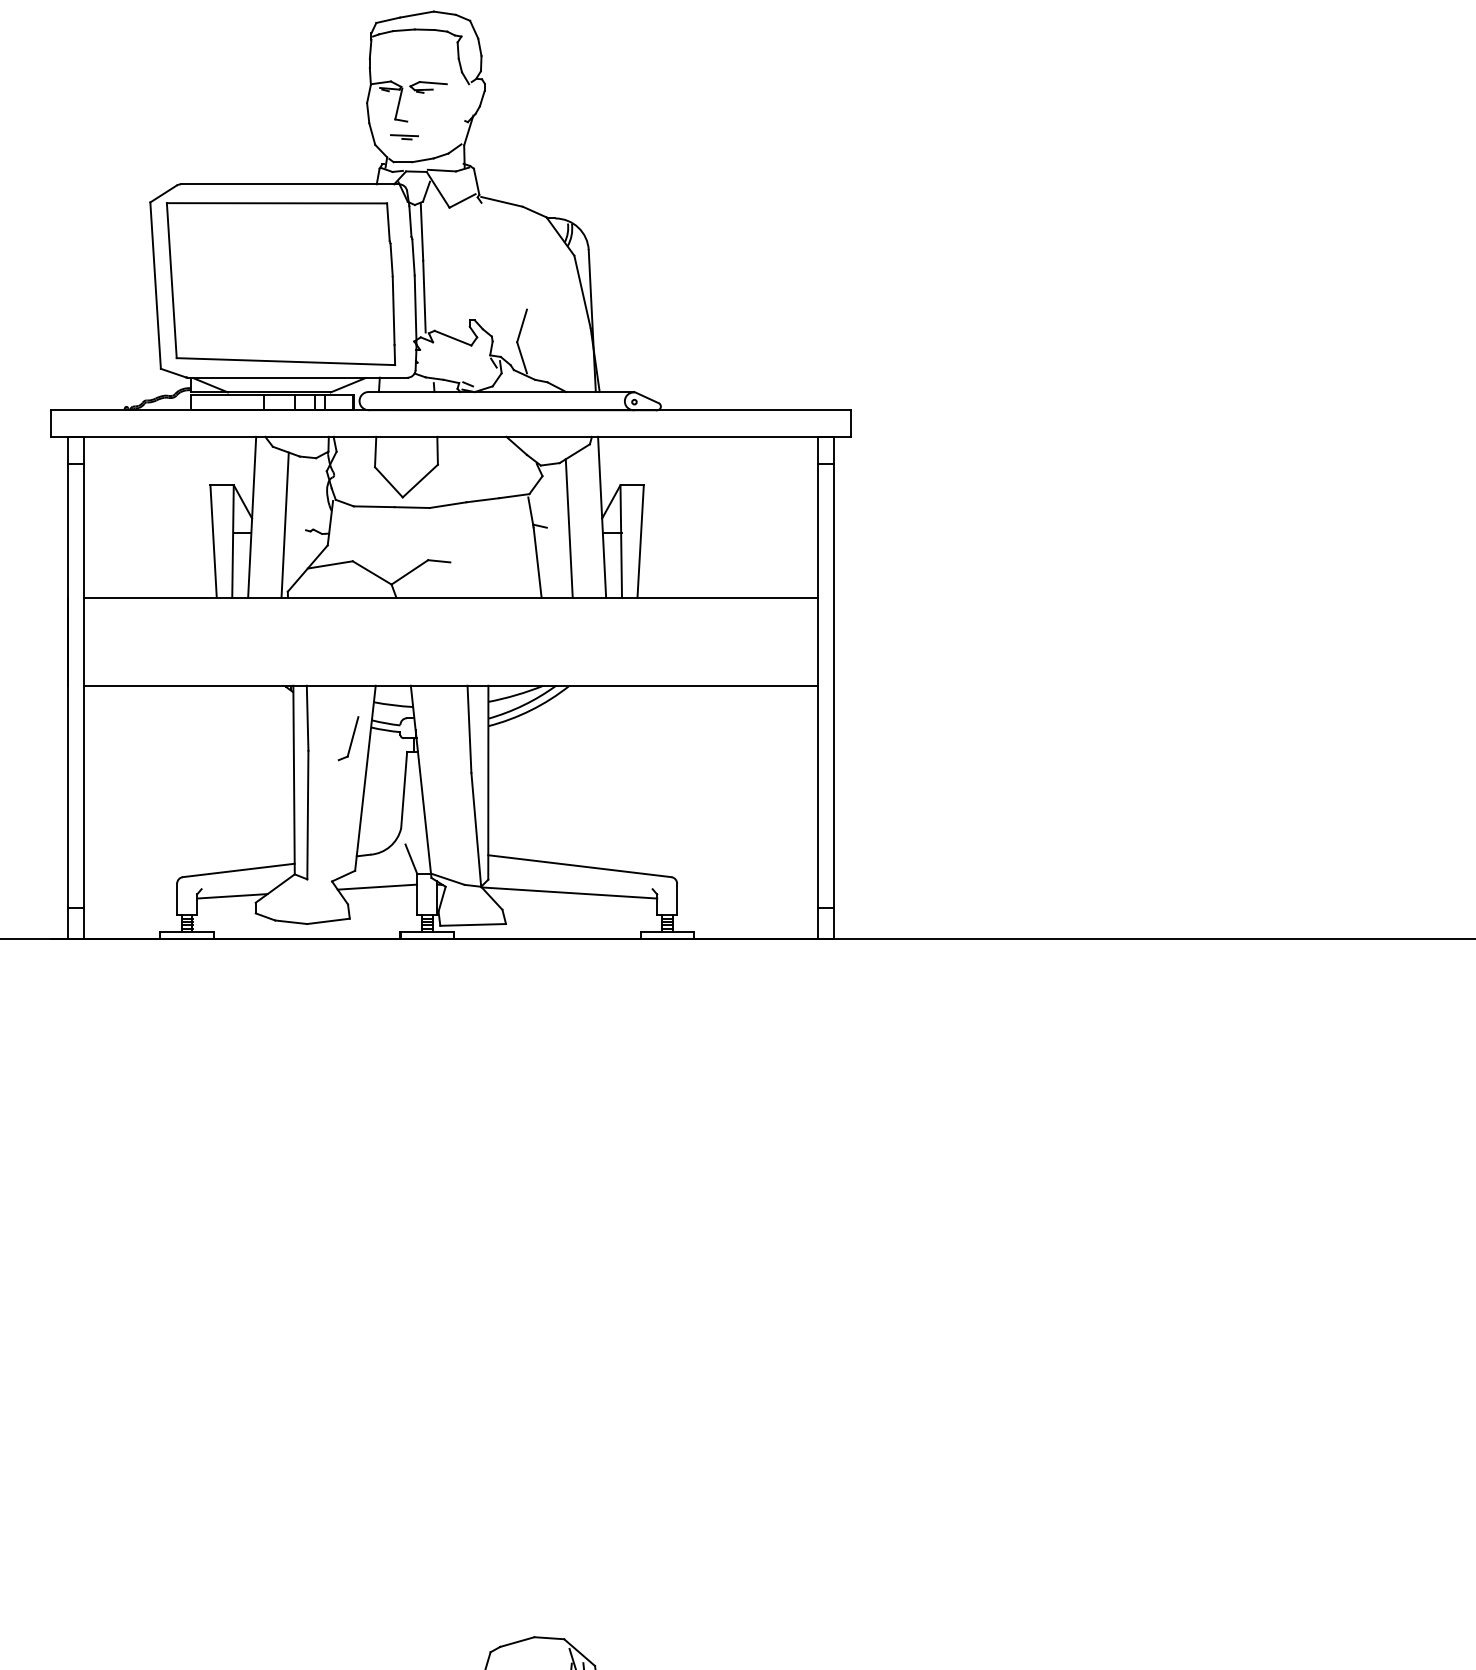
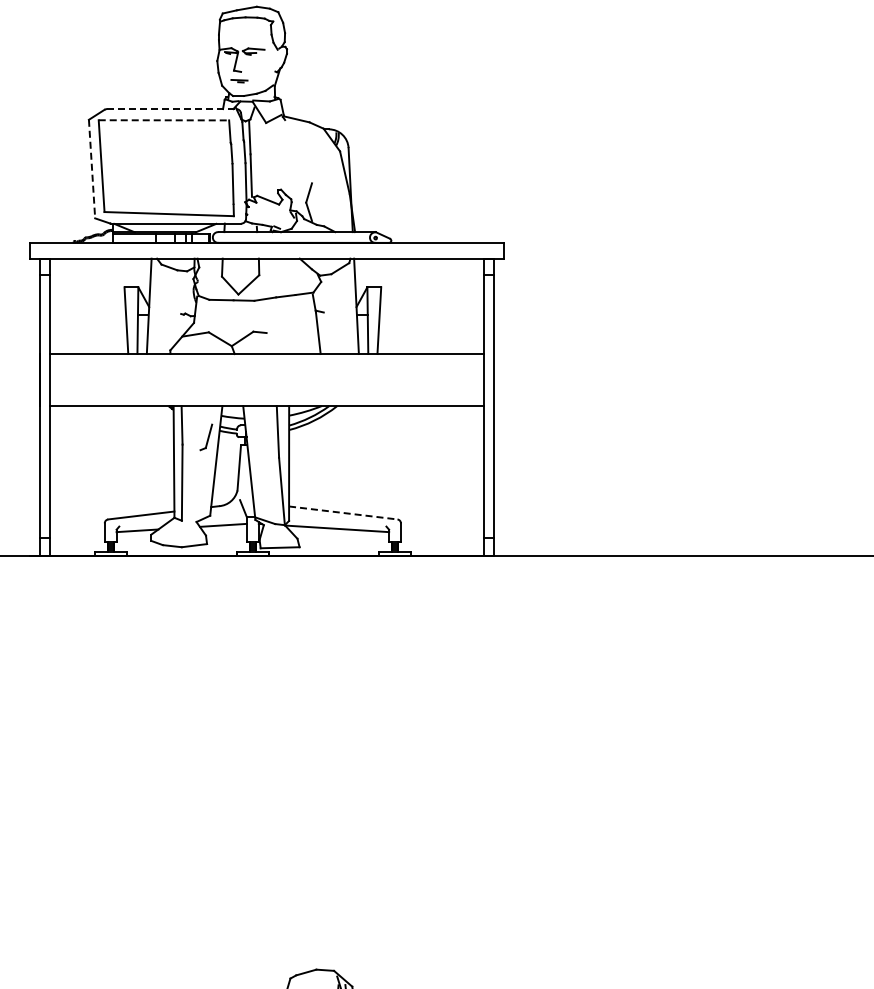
line: (289, 185) -> (171, 109), solid -> dashed
line: (277, 203) -> (164, 120), solid -> dashed
line: (156, 286) -> (92, 169), solid -> dashed
line: (284, 524) -> (168, 310), removed
line: (570, 527) -> (337, 312), removed
line: (580, 865) -> (343, 512), solid -> dashed

